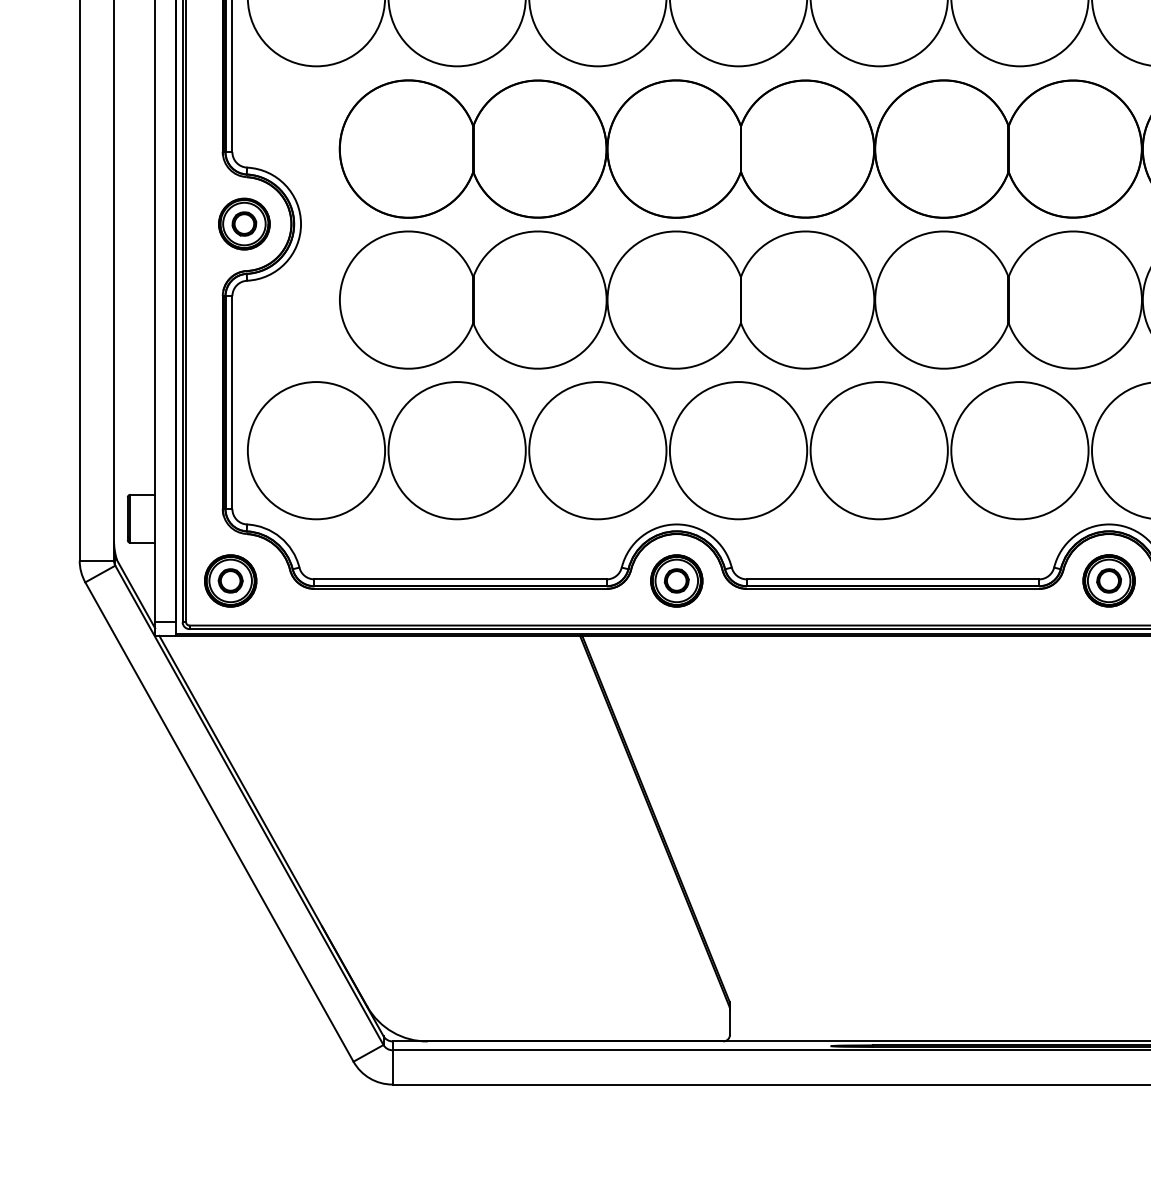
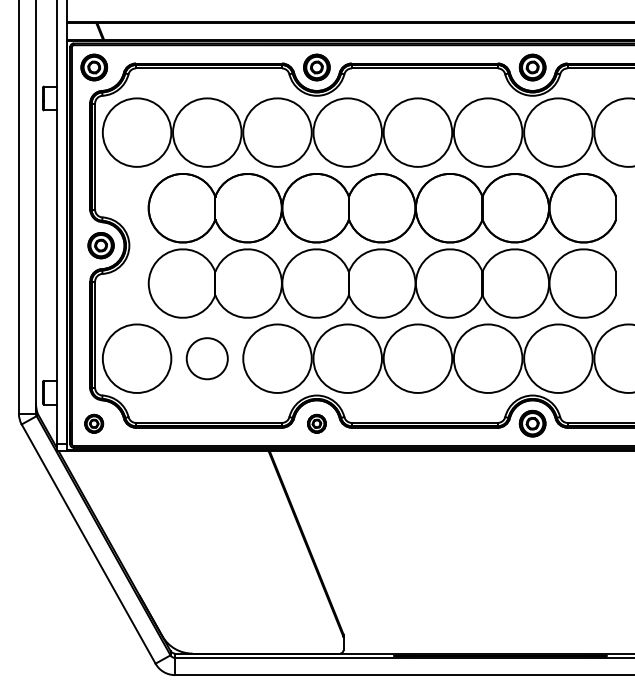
circle: (457, 450) -> (207, 358), size x0.6
part: (229, 580) -> (93, 423), size x0.7
part: (675, 580) -> (316, 423), size x0.7

